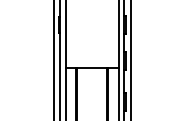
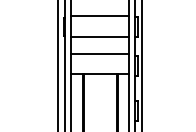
line: (91, 14) -> (99, 15), added
line: (91, 34) -> (99, 37), added
line: (91, 49) -> (99, 54), added

